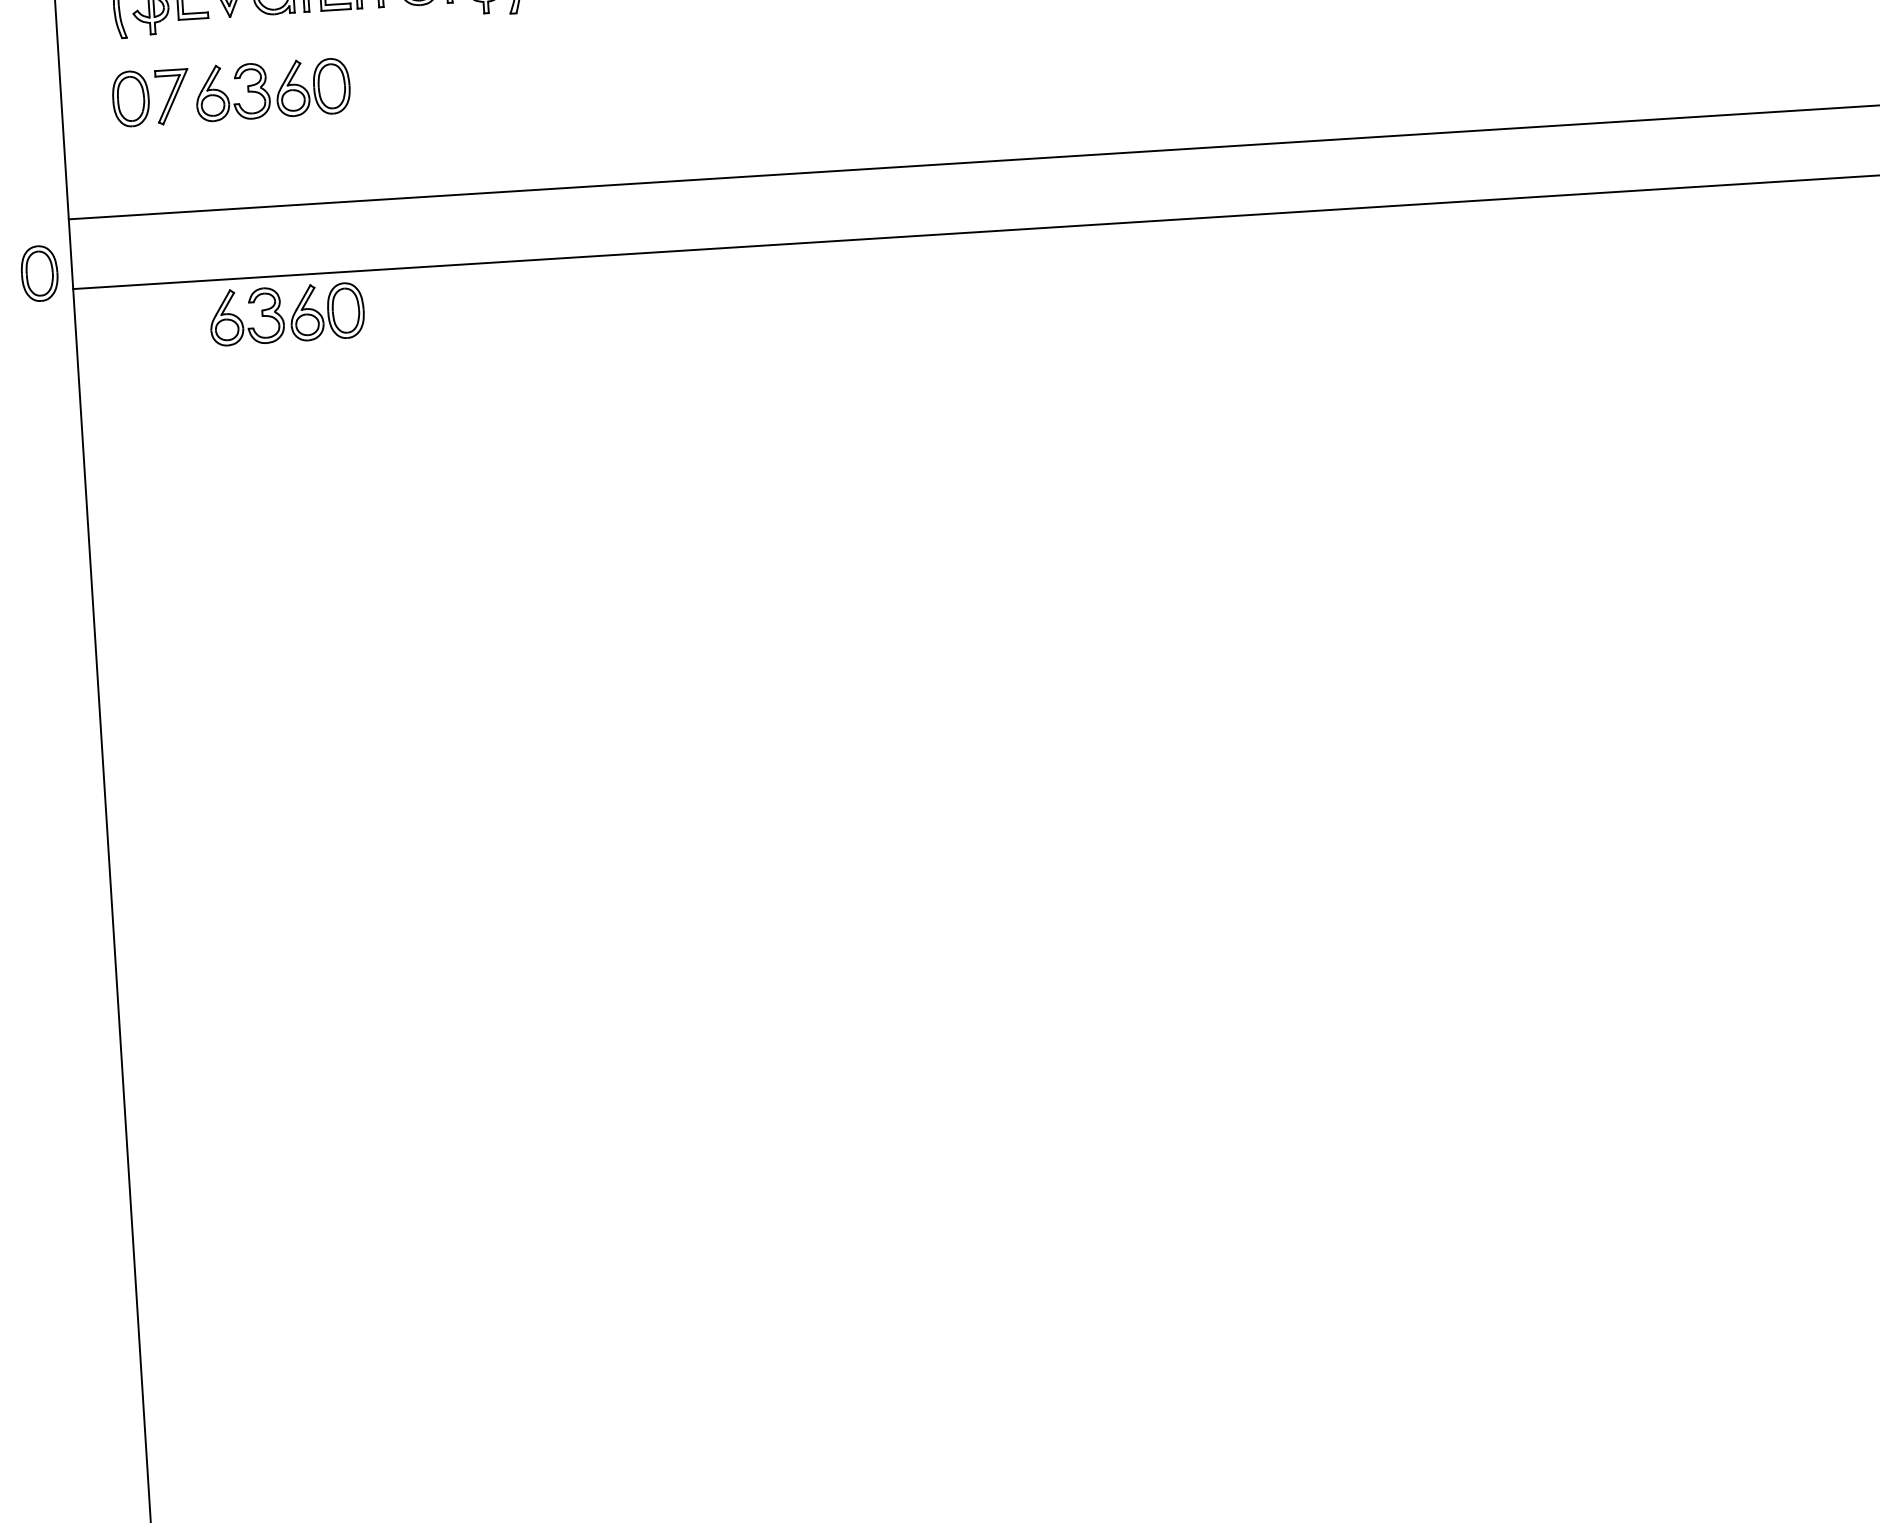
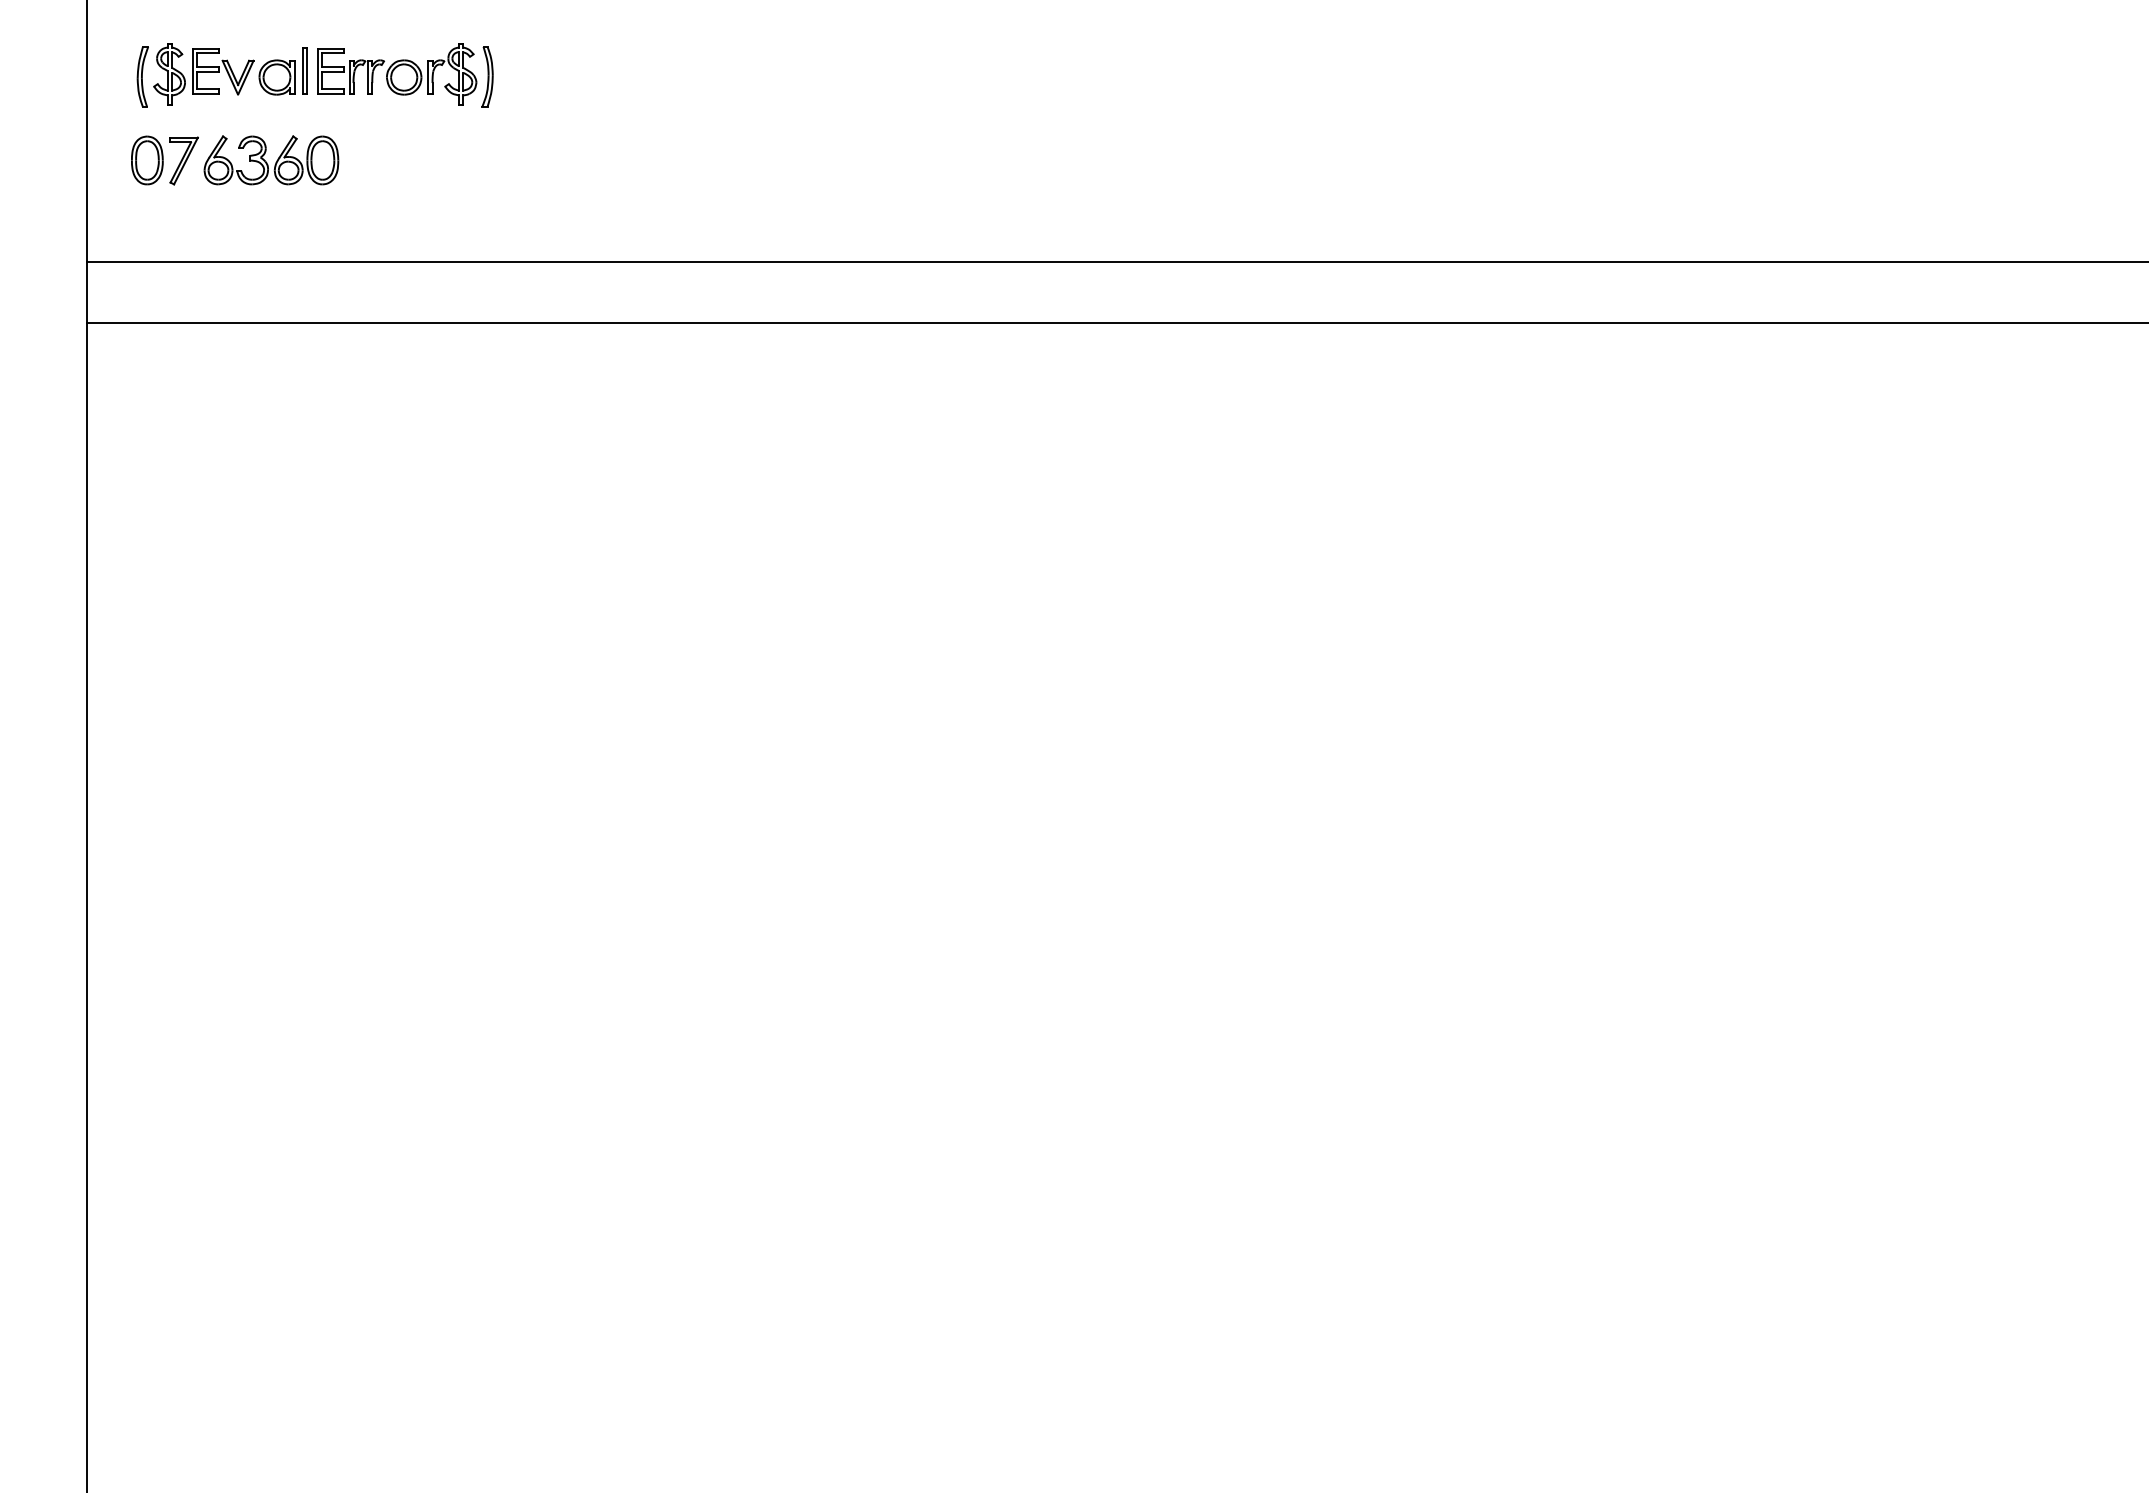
part: (39, 273) -> (58, 307), removed
part: (287, 314) -> (271, 356), removed

